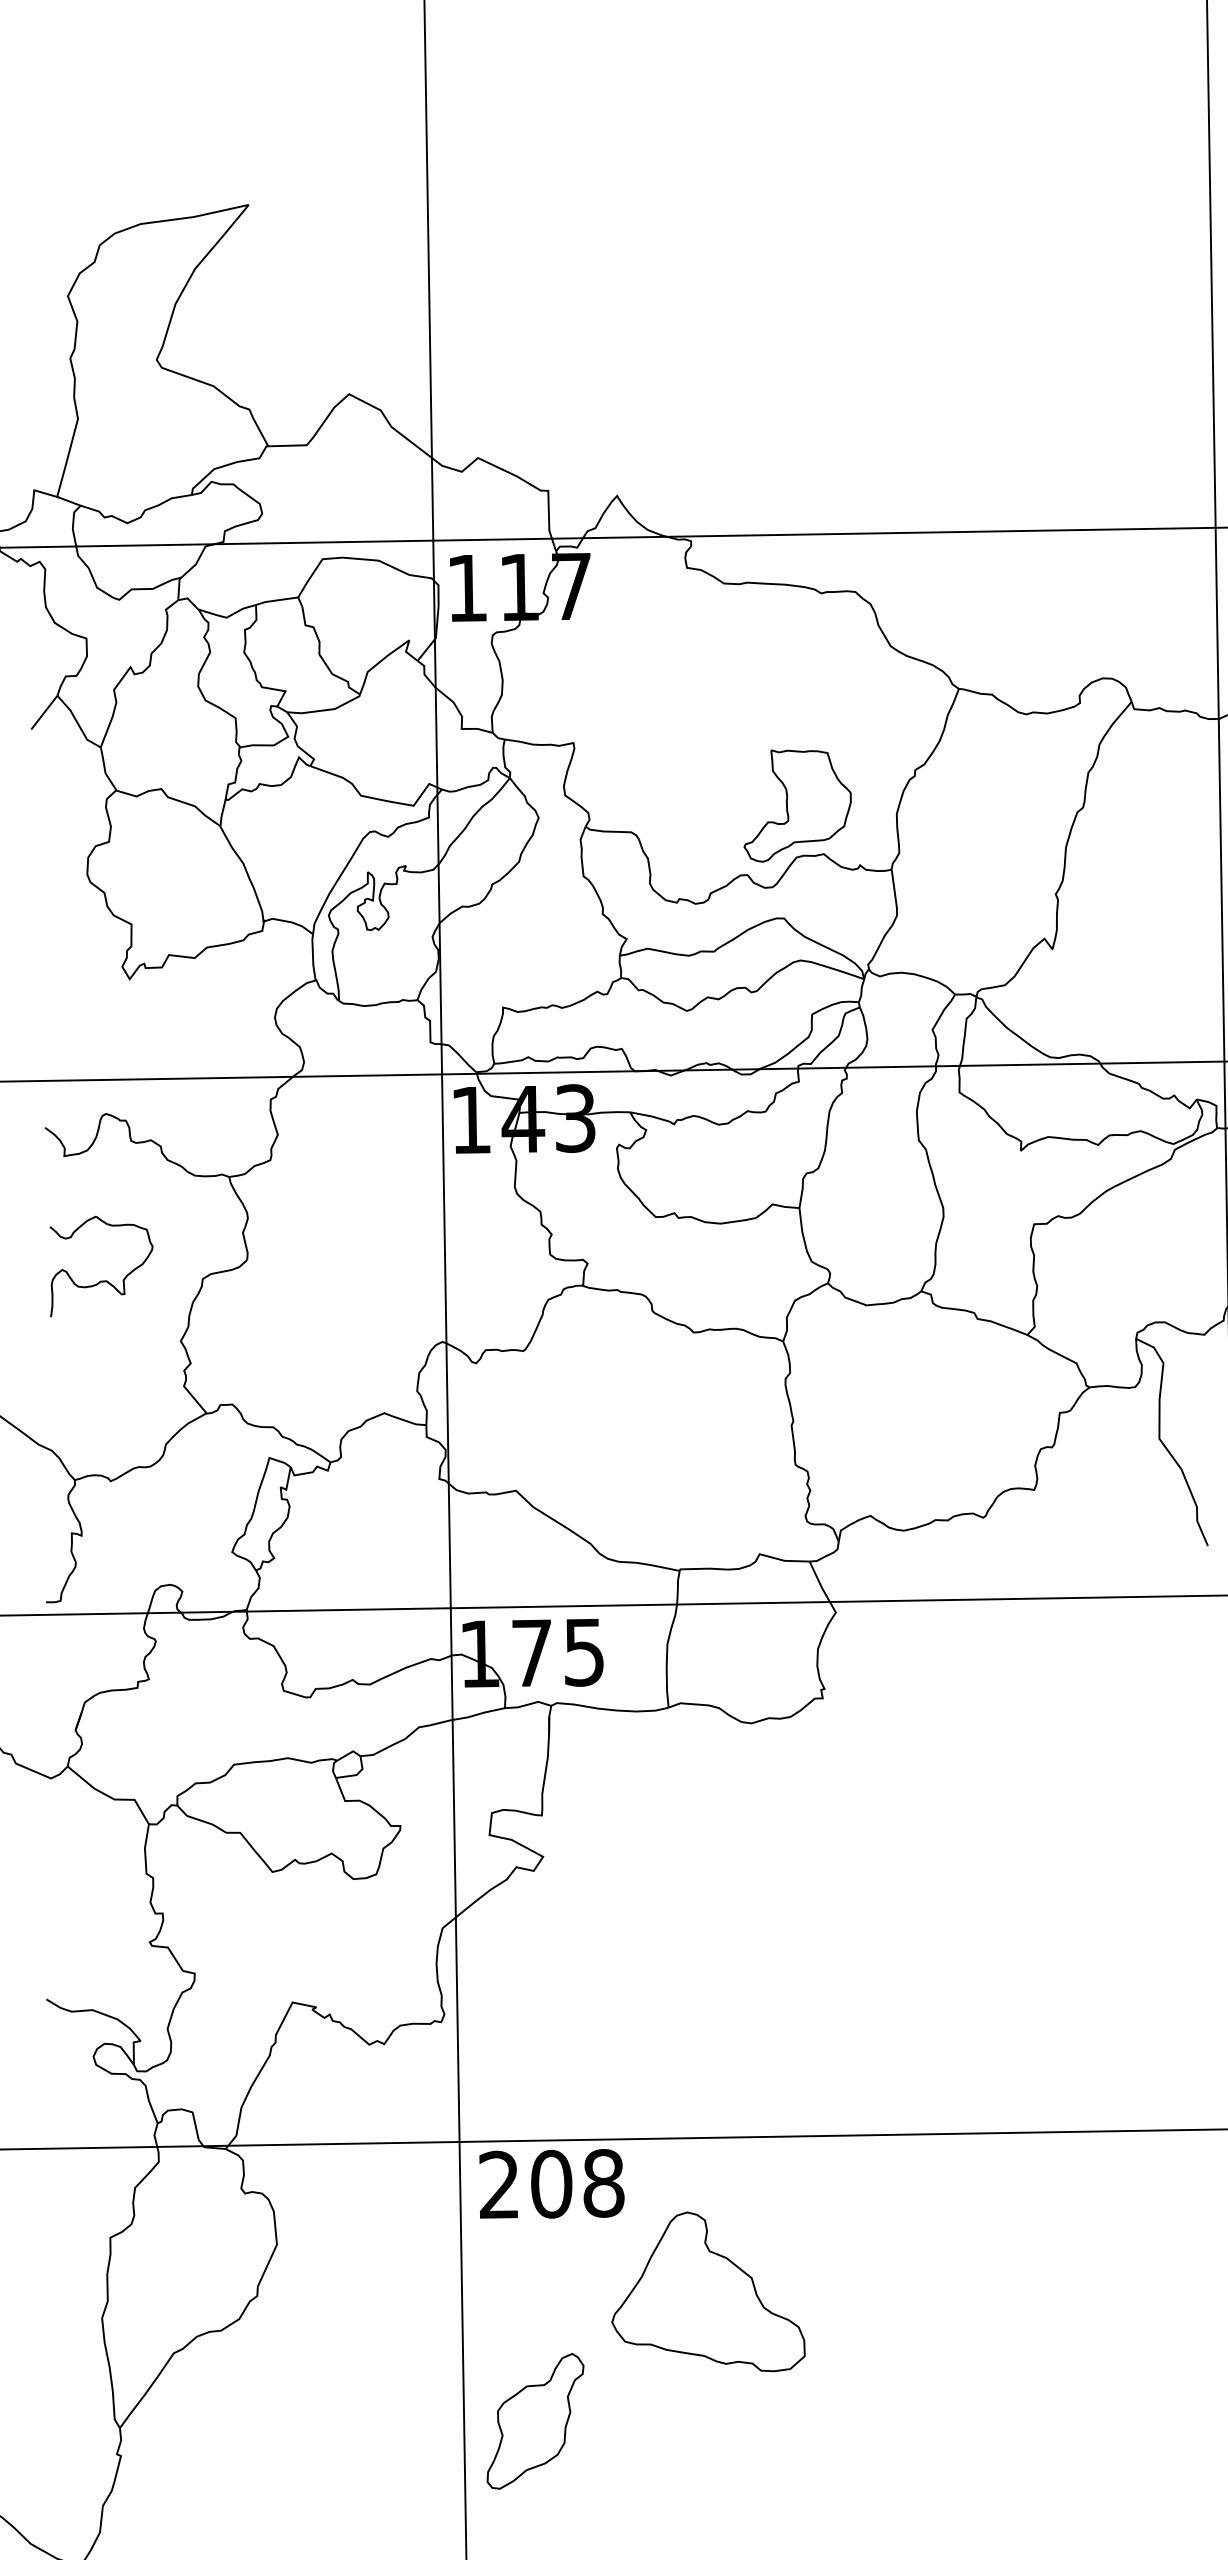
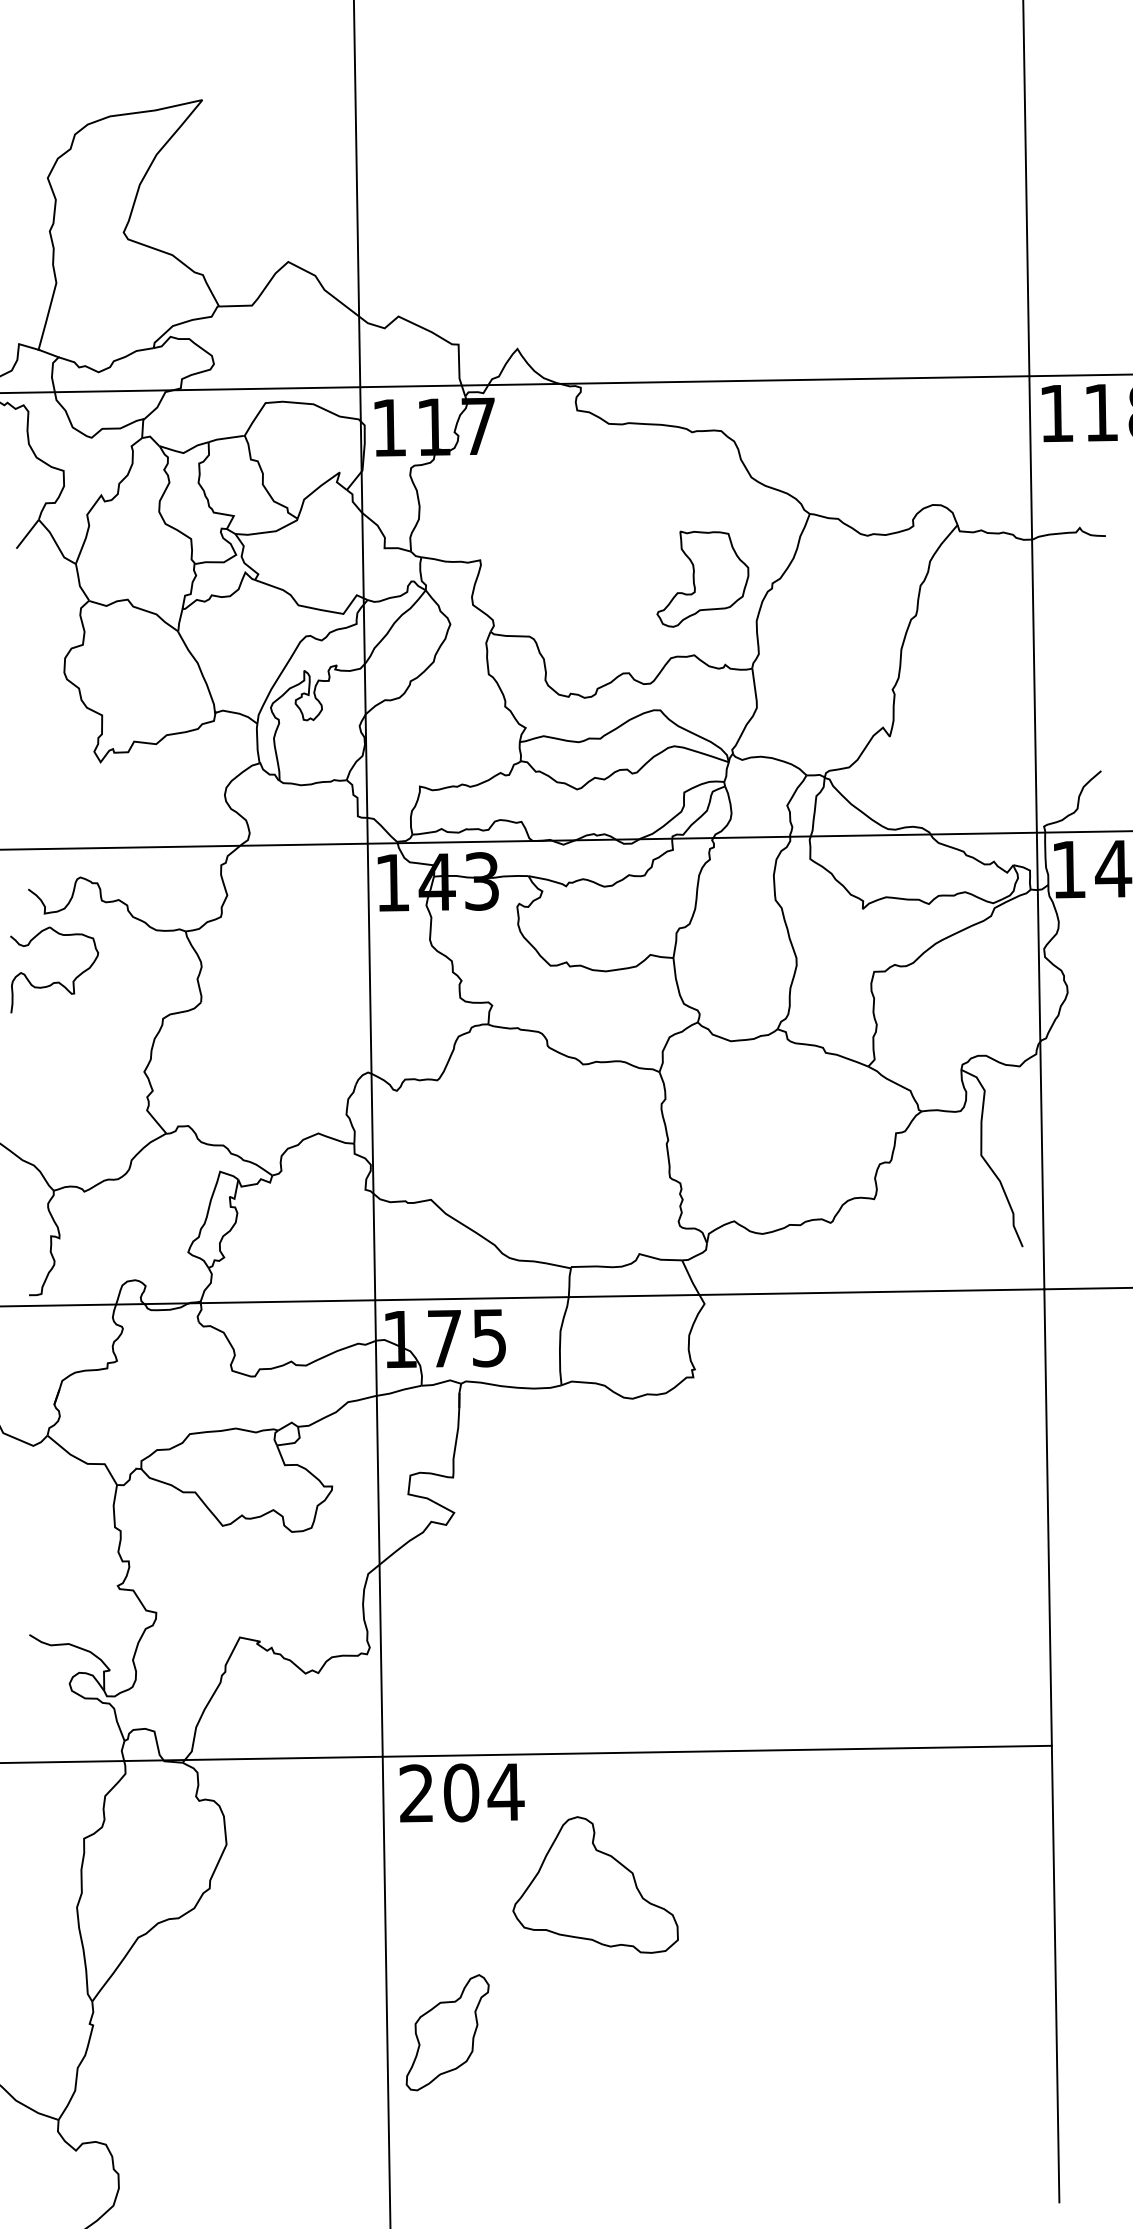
part: (797, 805) -> (702, 578), moved
part: (103, 1279) -> (56, 981), moved
text: (603, 2182) -> (505, 1791), 208 -> 204
part: (535, 2421) -> (447, 2032), moved

